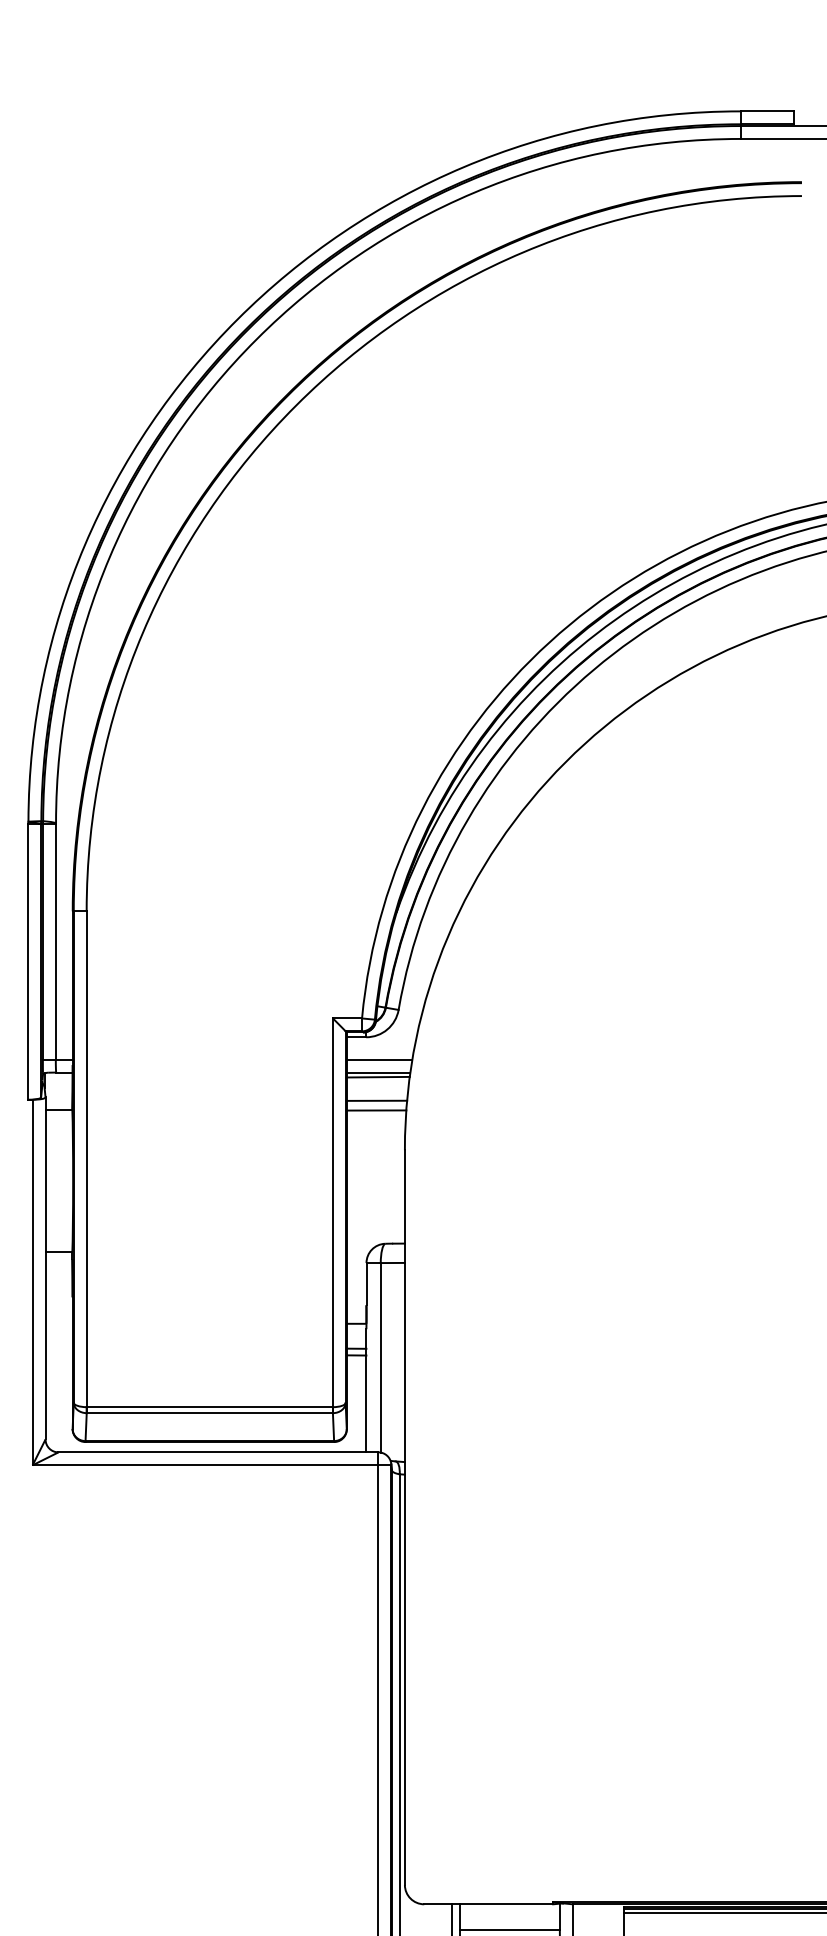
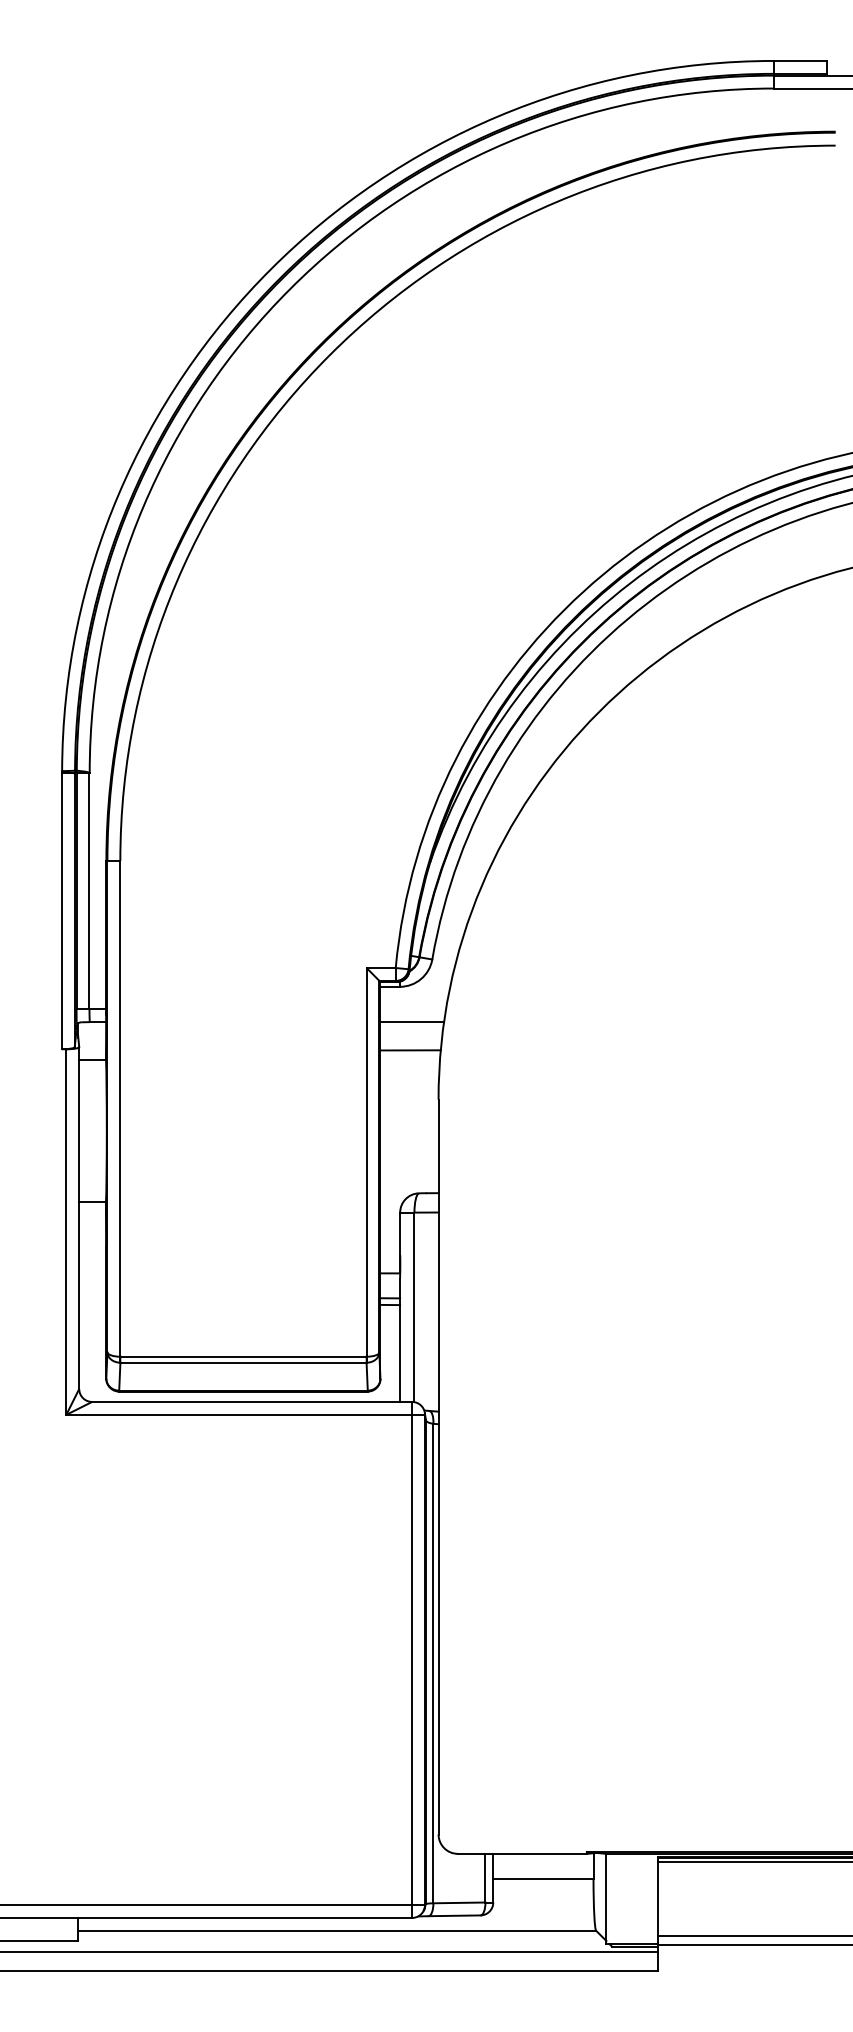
line: (379, 1059) -> (413, 1009), removed
line: (377, 1076) -> (411, 1026), removed
line: (376, 1110) -> (410, 1060), removed

